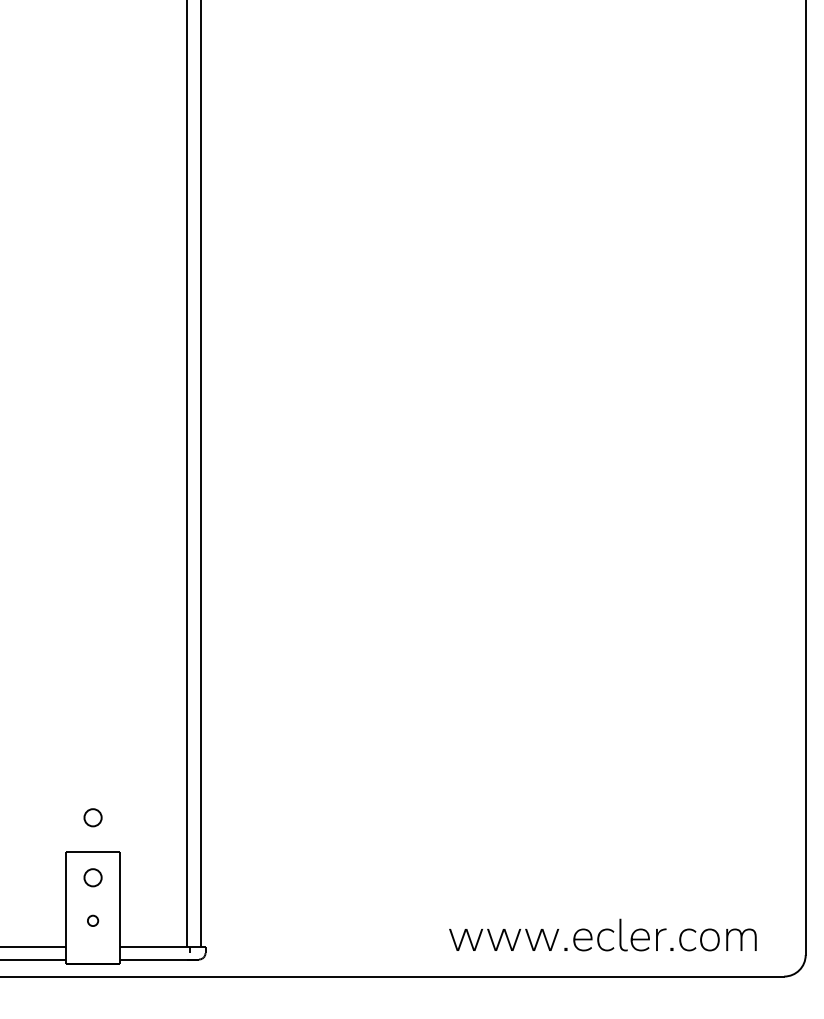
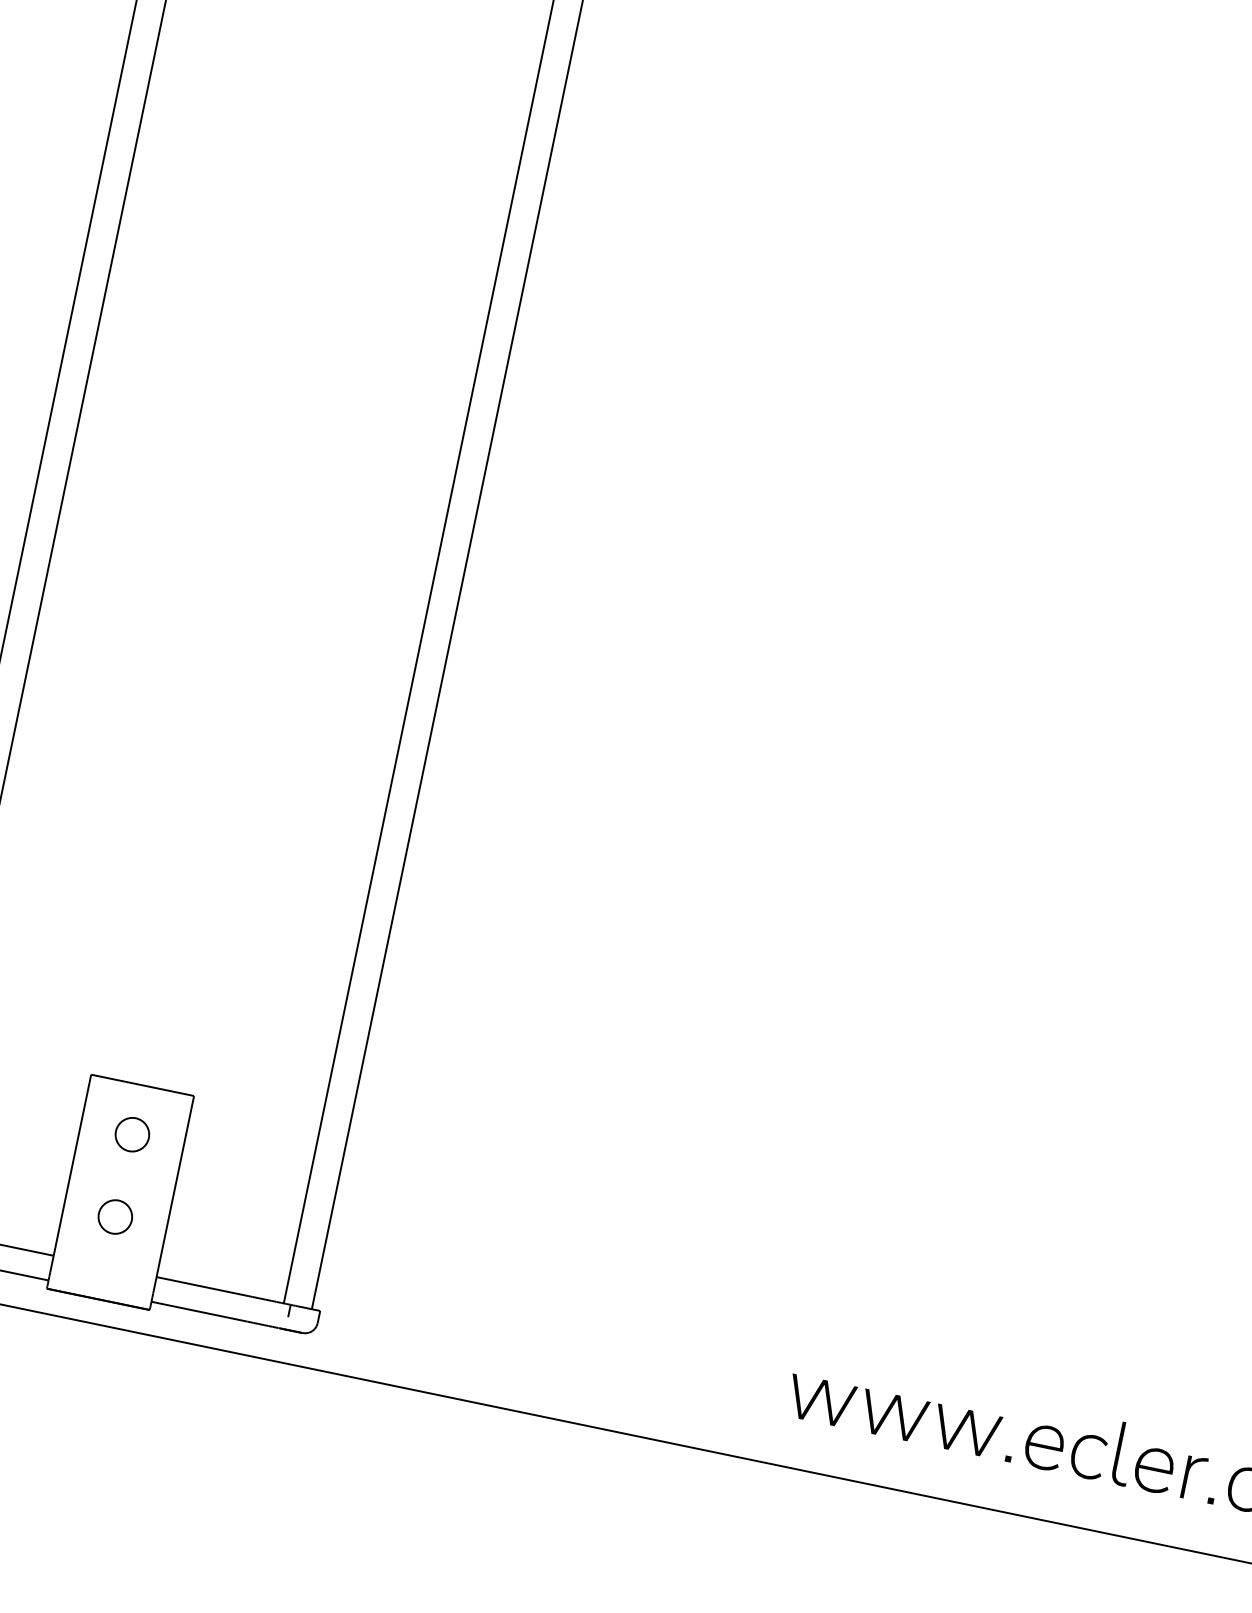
part: (92, 817) -> (155, 1019), removed
part: (92, 920) -> (114, 1216), size x1.67

